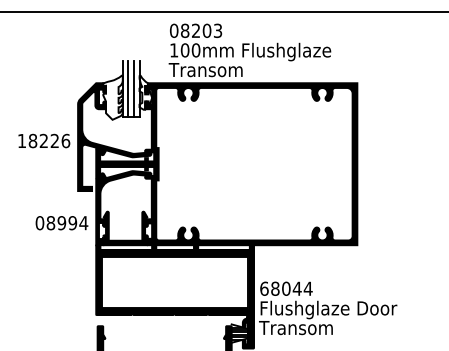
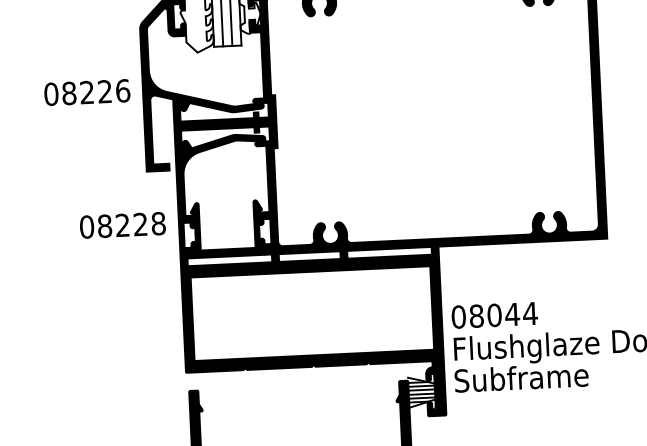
text: (21, 140) -> (50, 93), 18226 -> 08226
text: (72, 223) -> (140, 225), 08994 -> 08228
text: (264, 288) -> (458, 316), 68044 -> 08044
text: (300, 327) -> (520, 377), Transom -> Subframe

